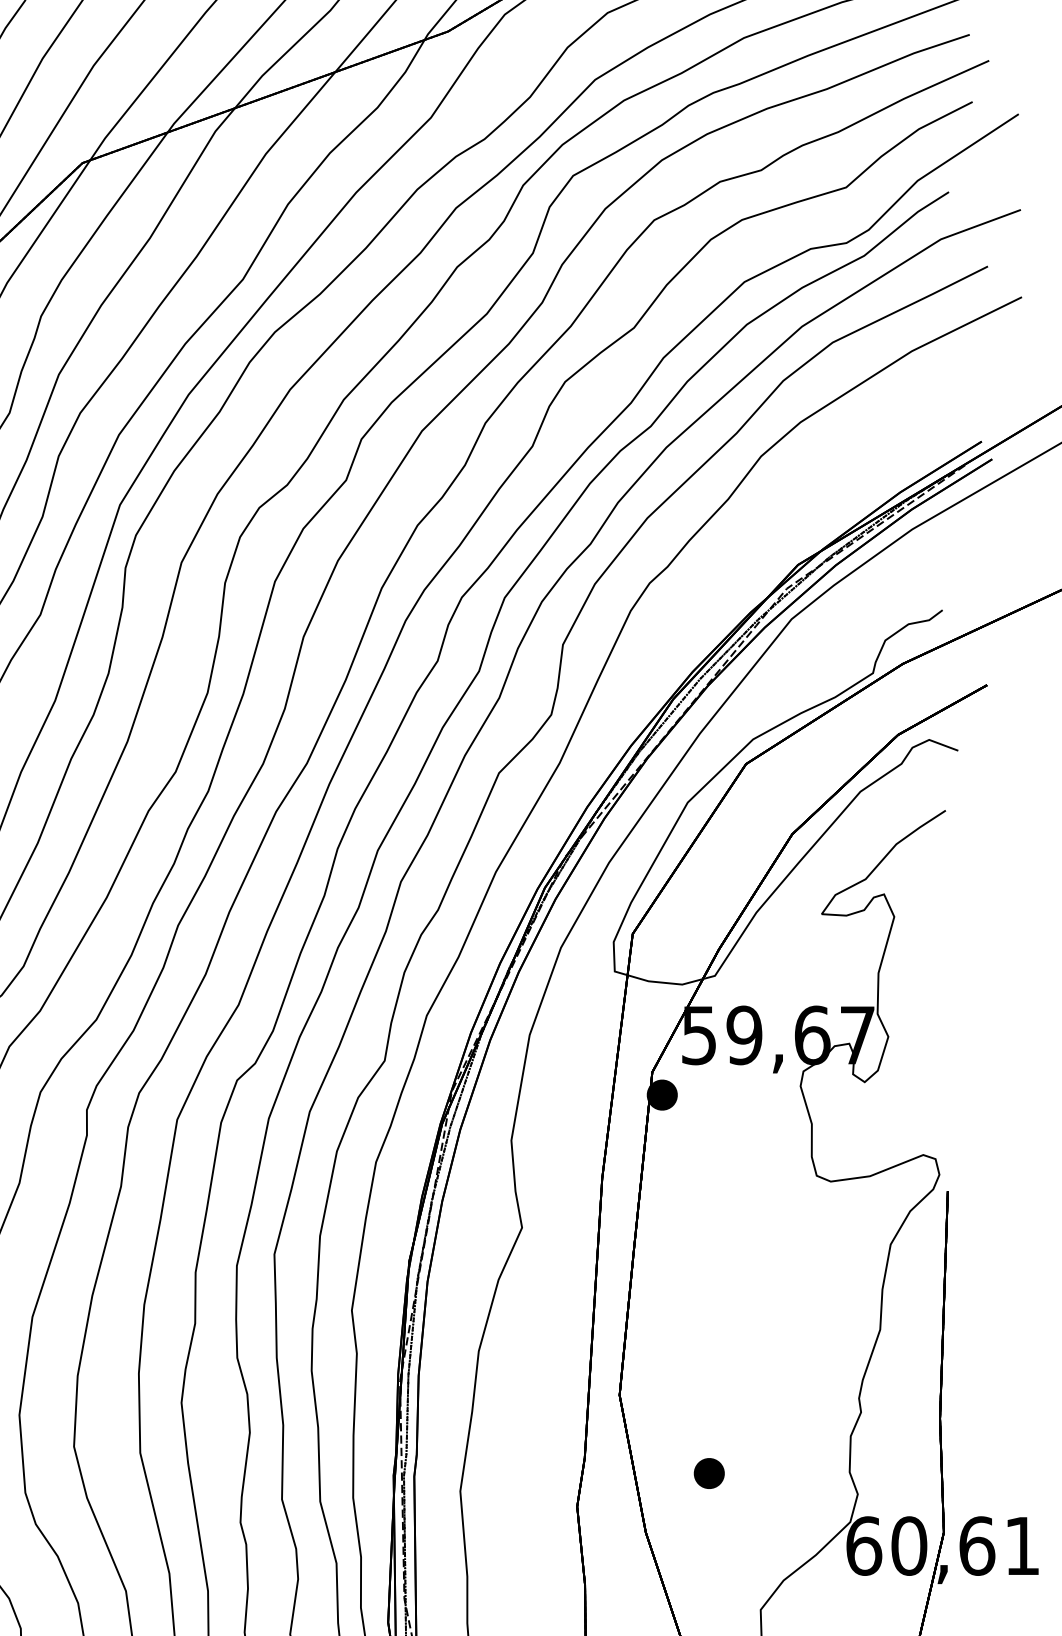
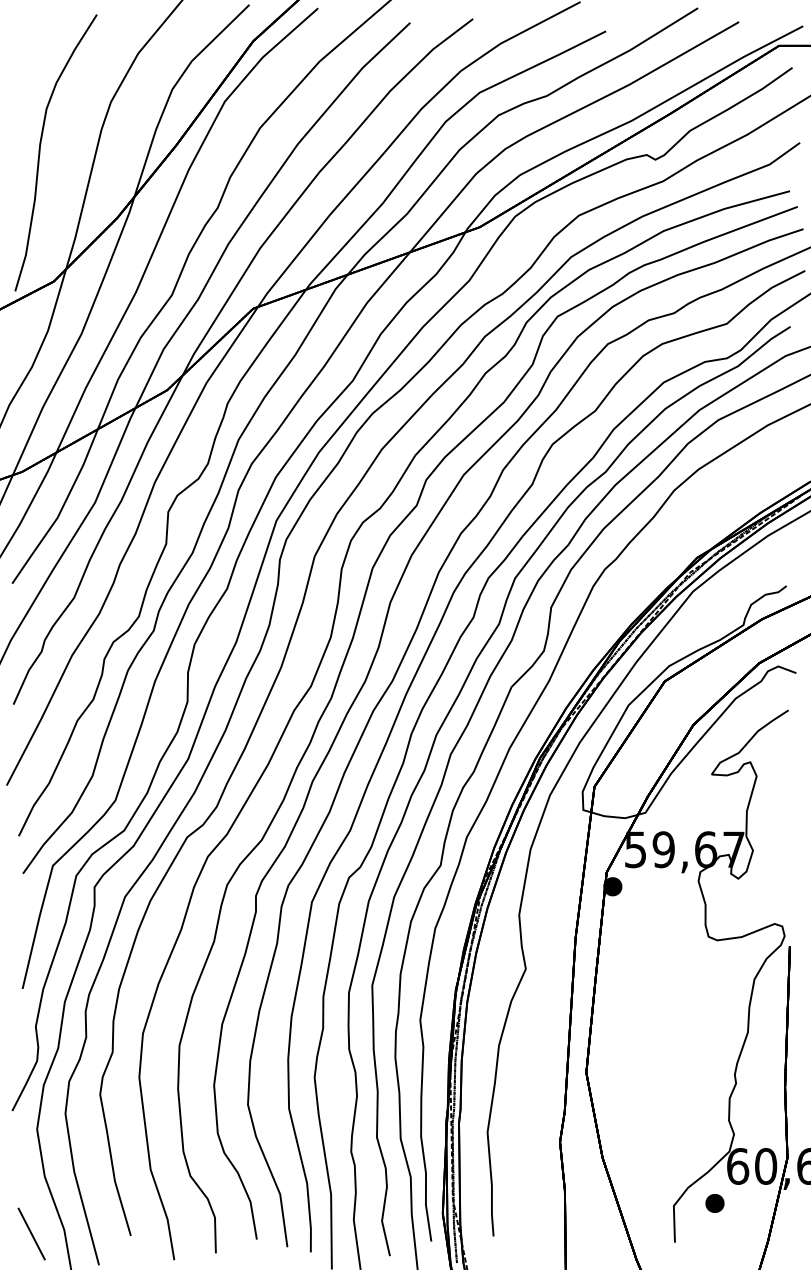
part: (708, 1473) -> (714, 1203), moved

